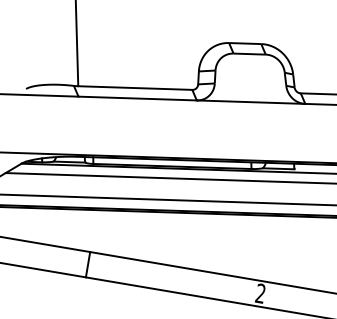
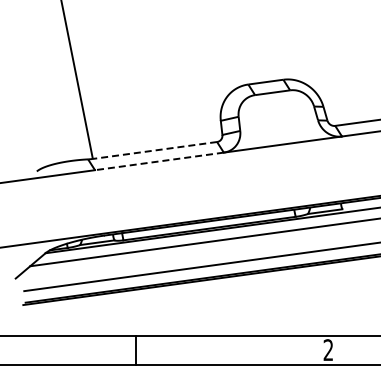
line: (134, 88) -> (154, 150), solid -> dashed
line: (136, 98) -> (158, 161), solid -> dashed

